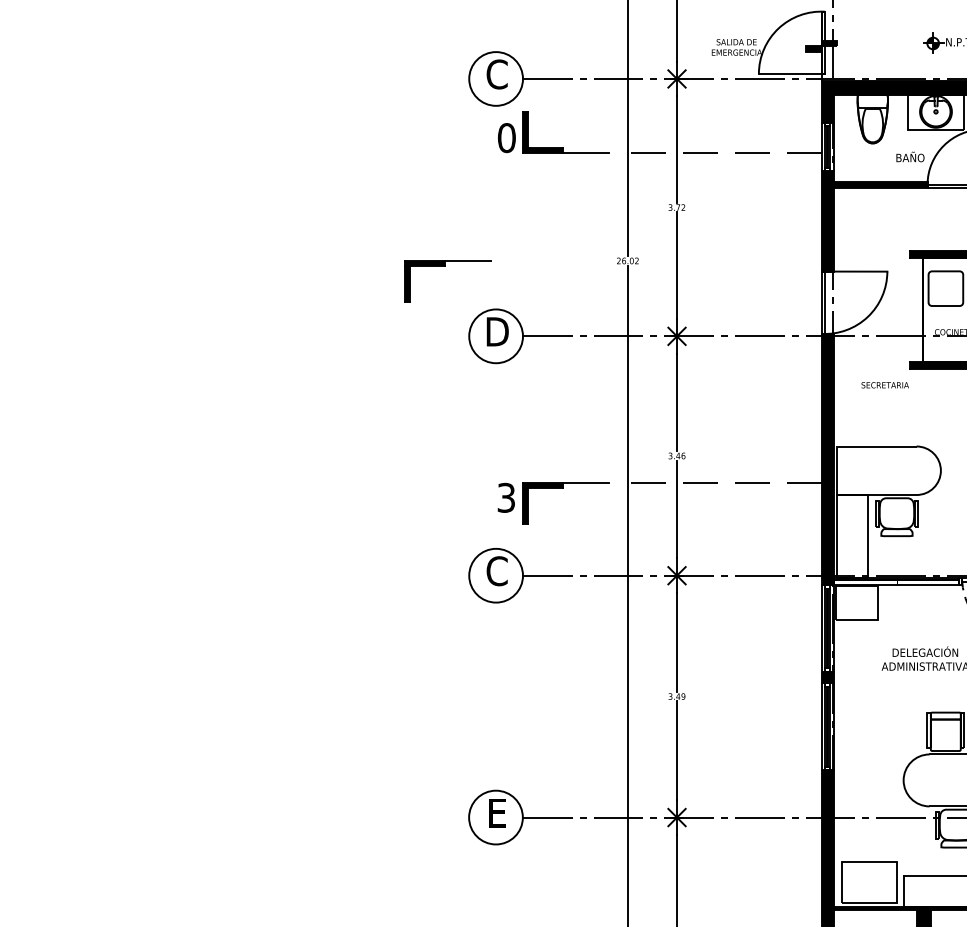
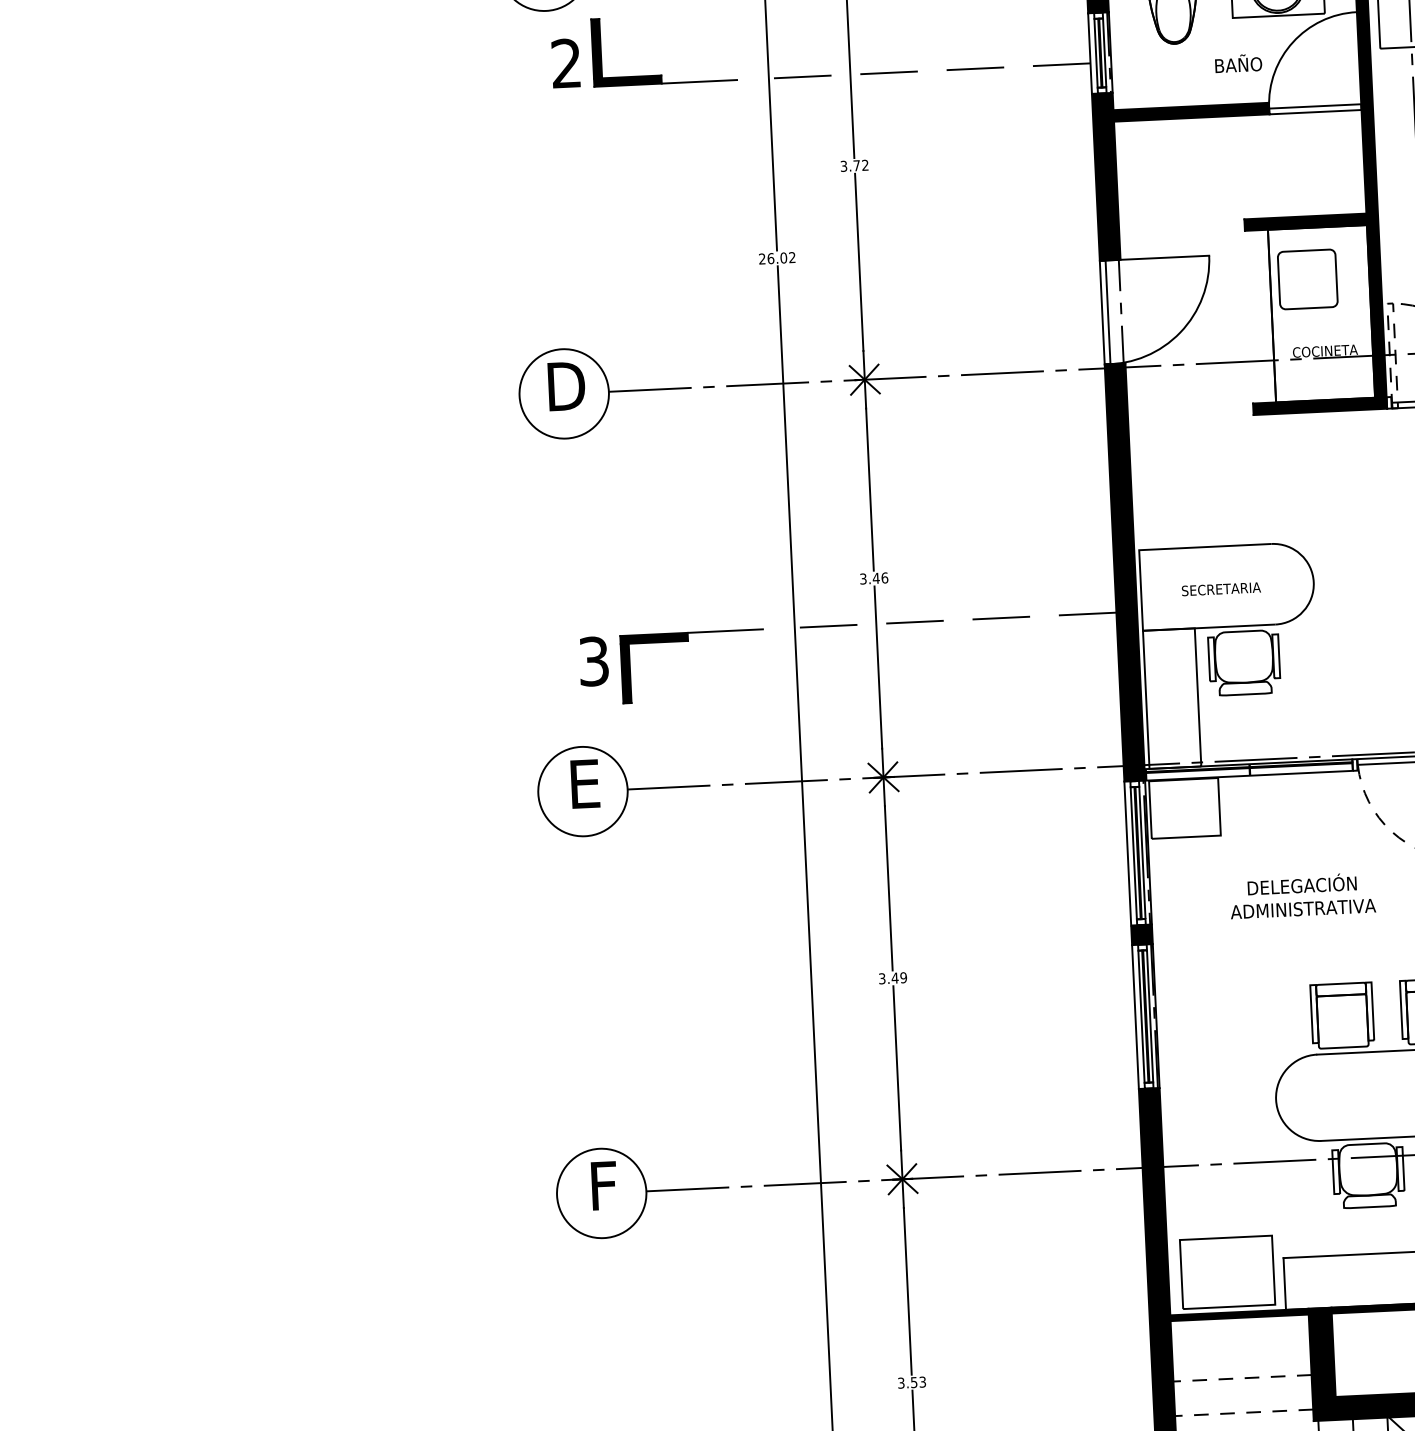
text: (506, 138) -> (565, 64), 0 -> 2
part: (445, 266) -> (474, 281), removed
text: (884, 385) -> (1220, 589), moved
text: (496, 571) -> (583, 784), C -> E
text: (497, 813) -> (603, 1186), E -> F

